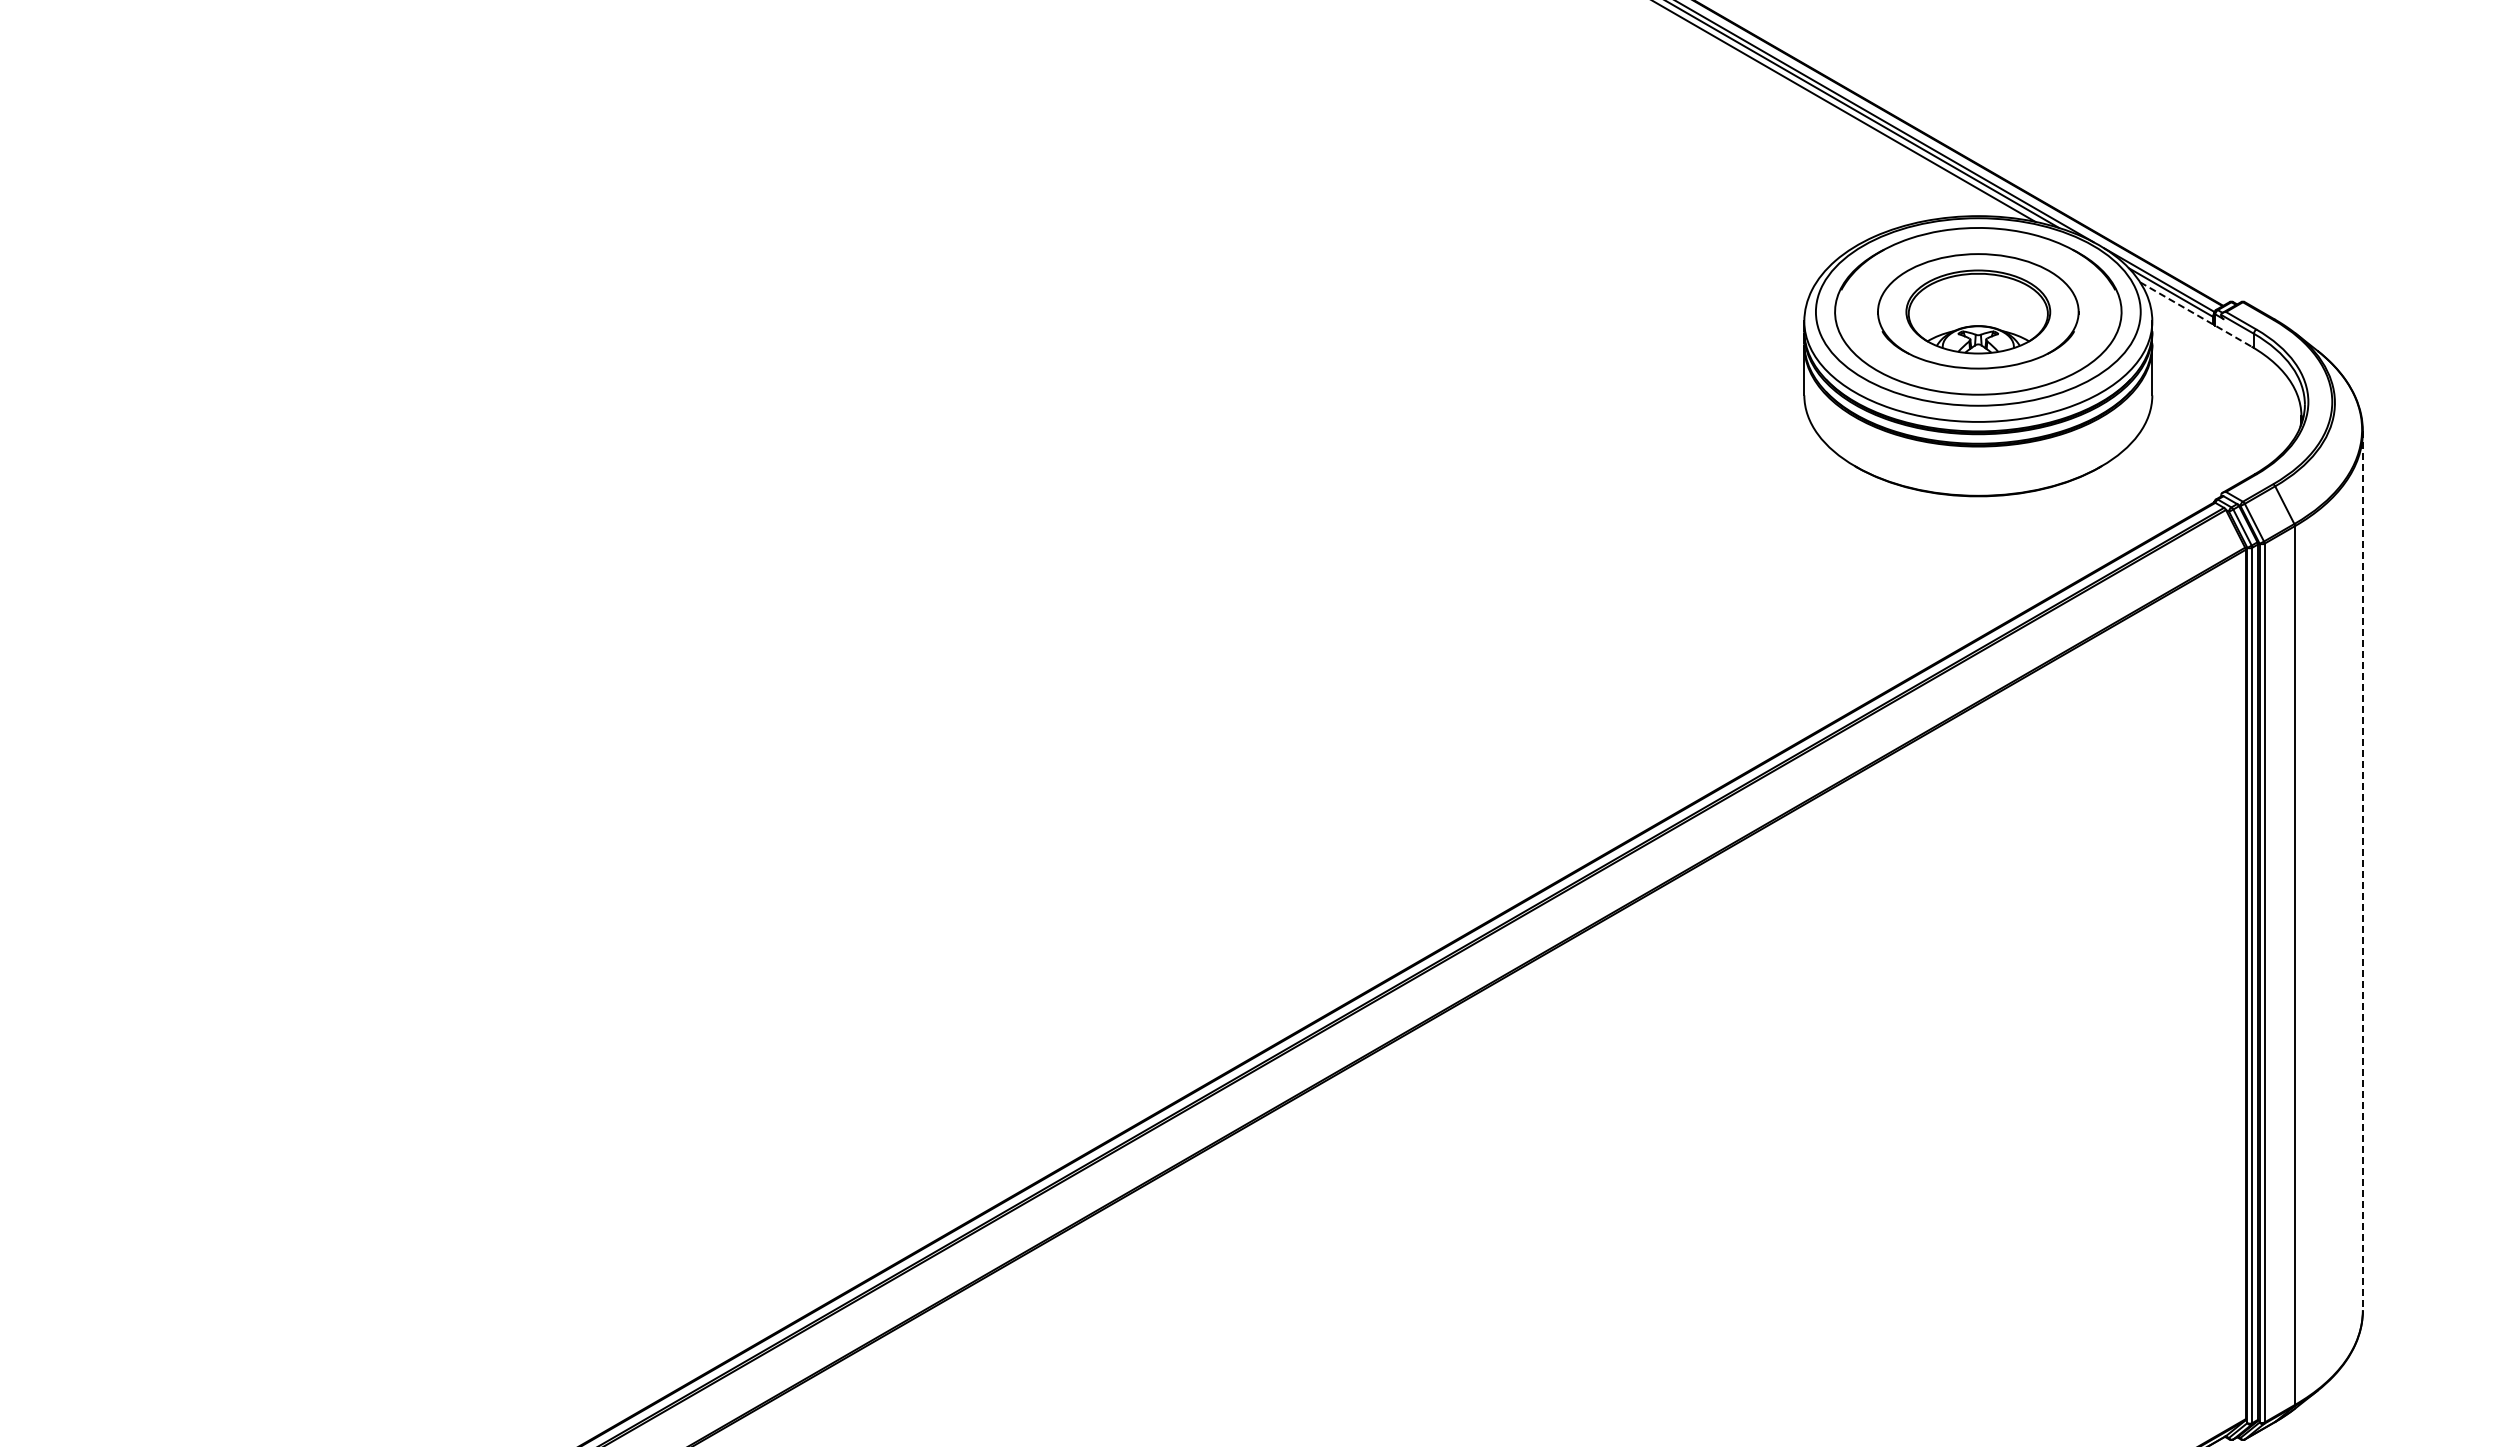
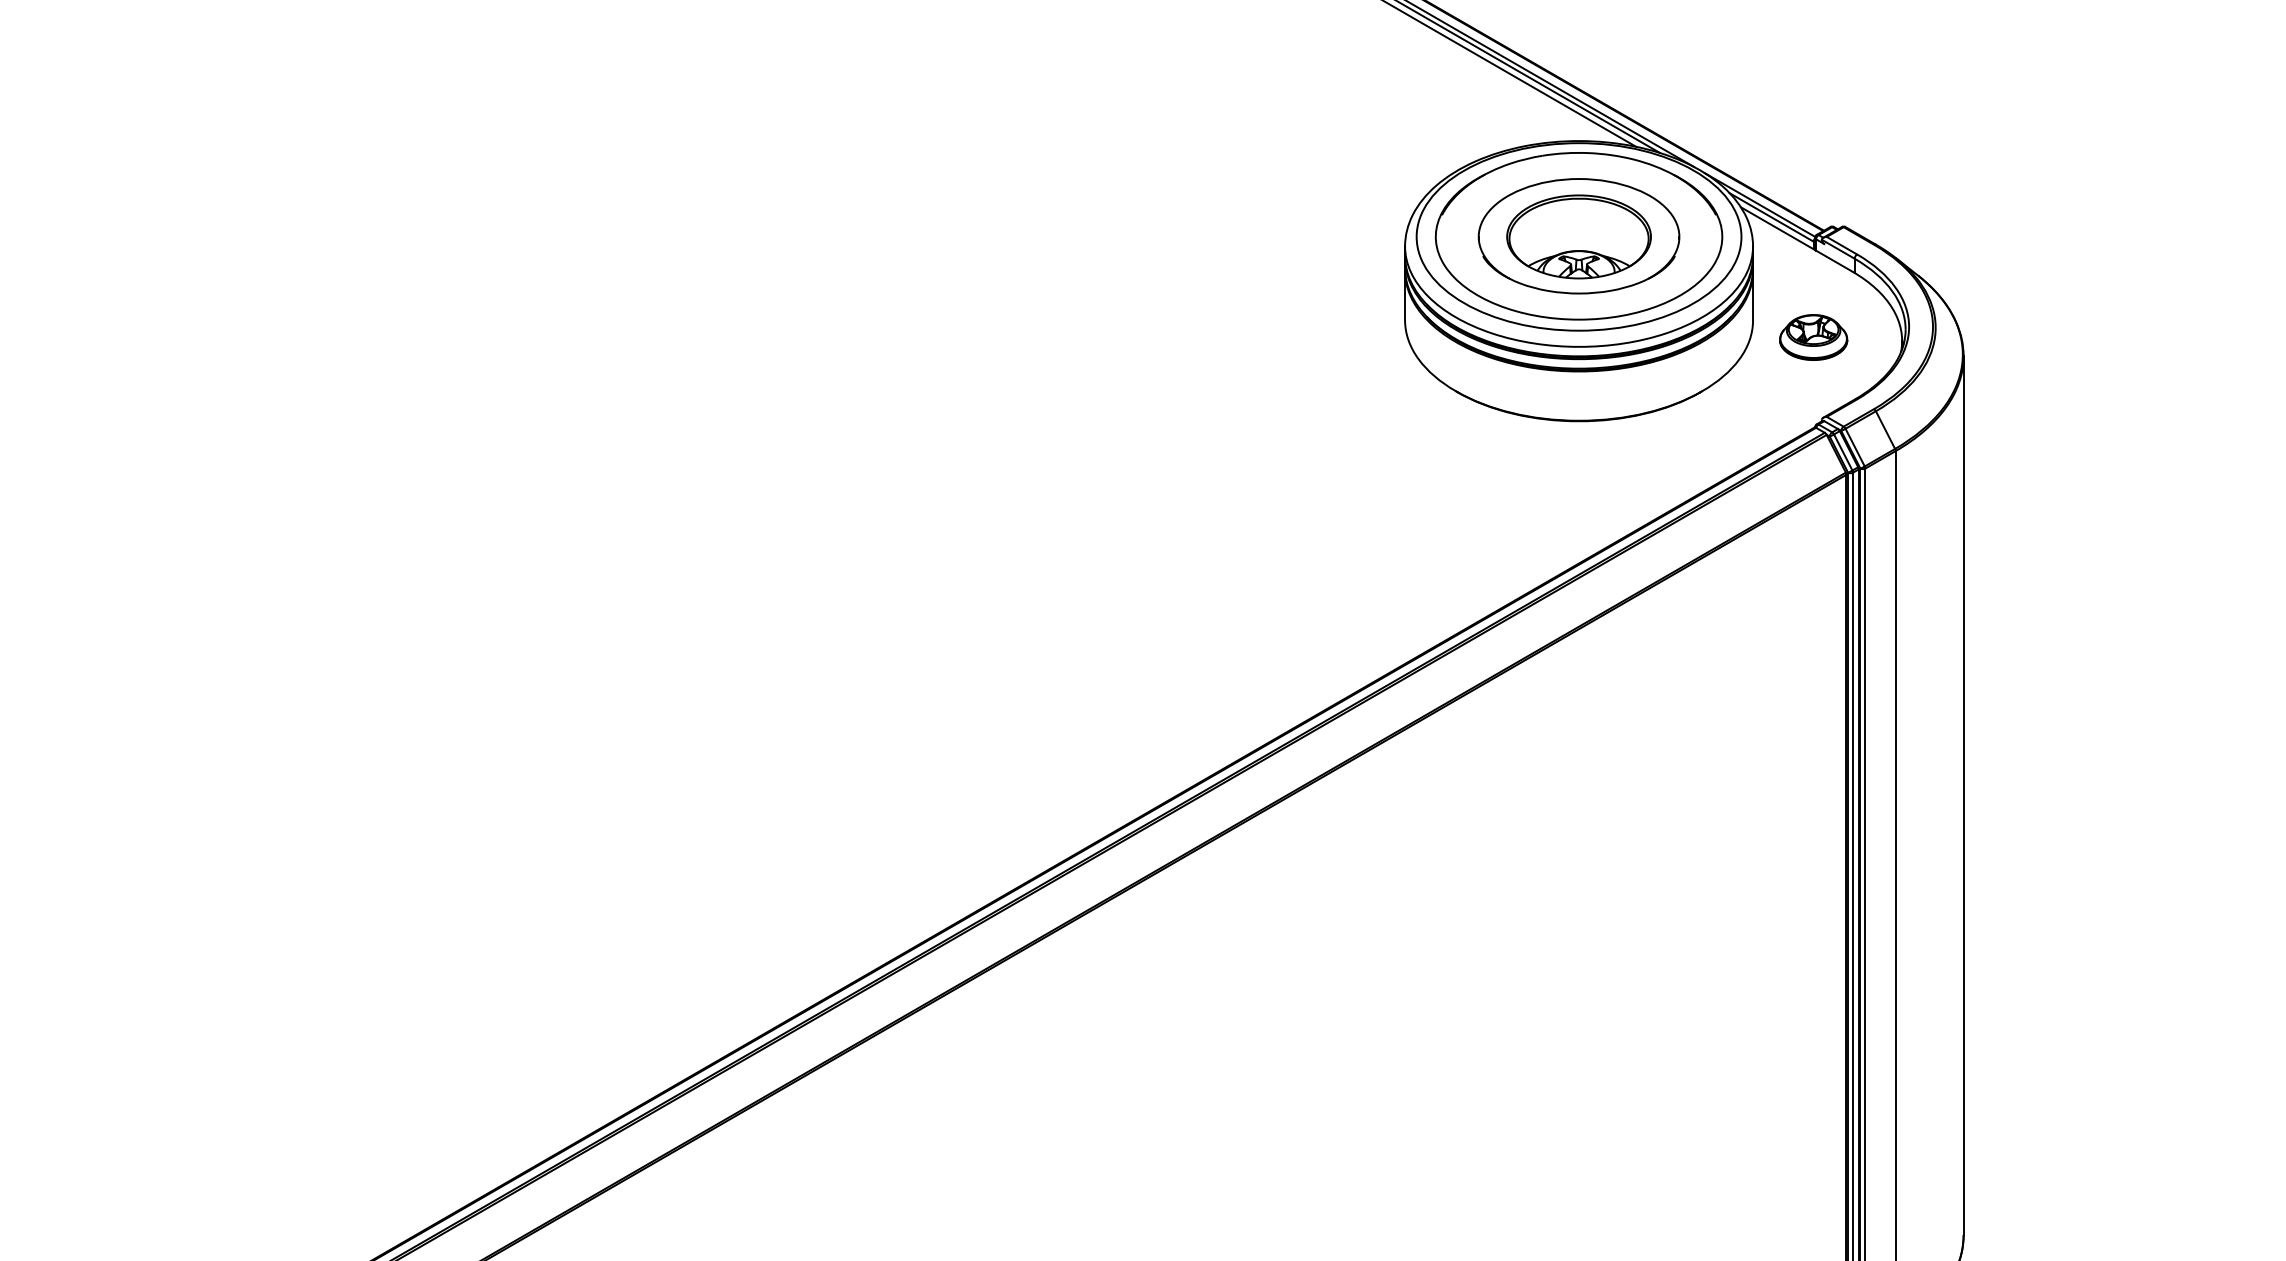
line: (2196, 314) -> (1797, 239), dashed -> solid
part: (2212, 412) -> (1813, 337), added
line: (2362, 871) -> (1963, 796), dashed -> solid

